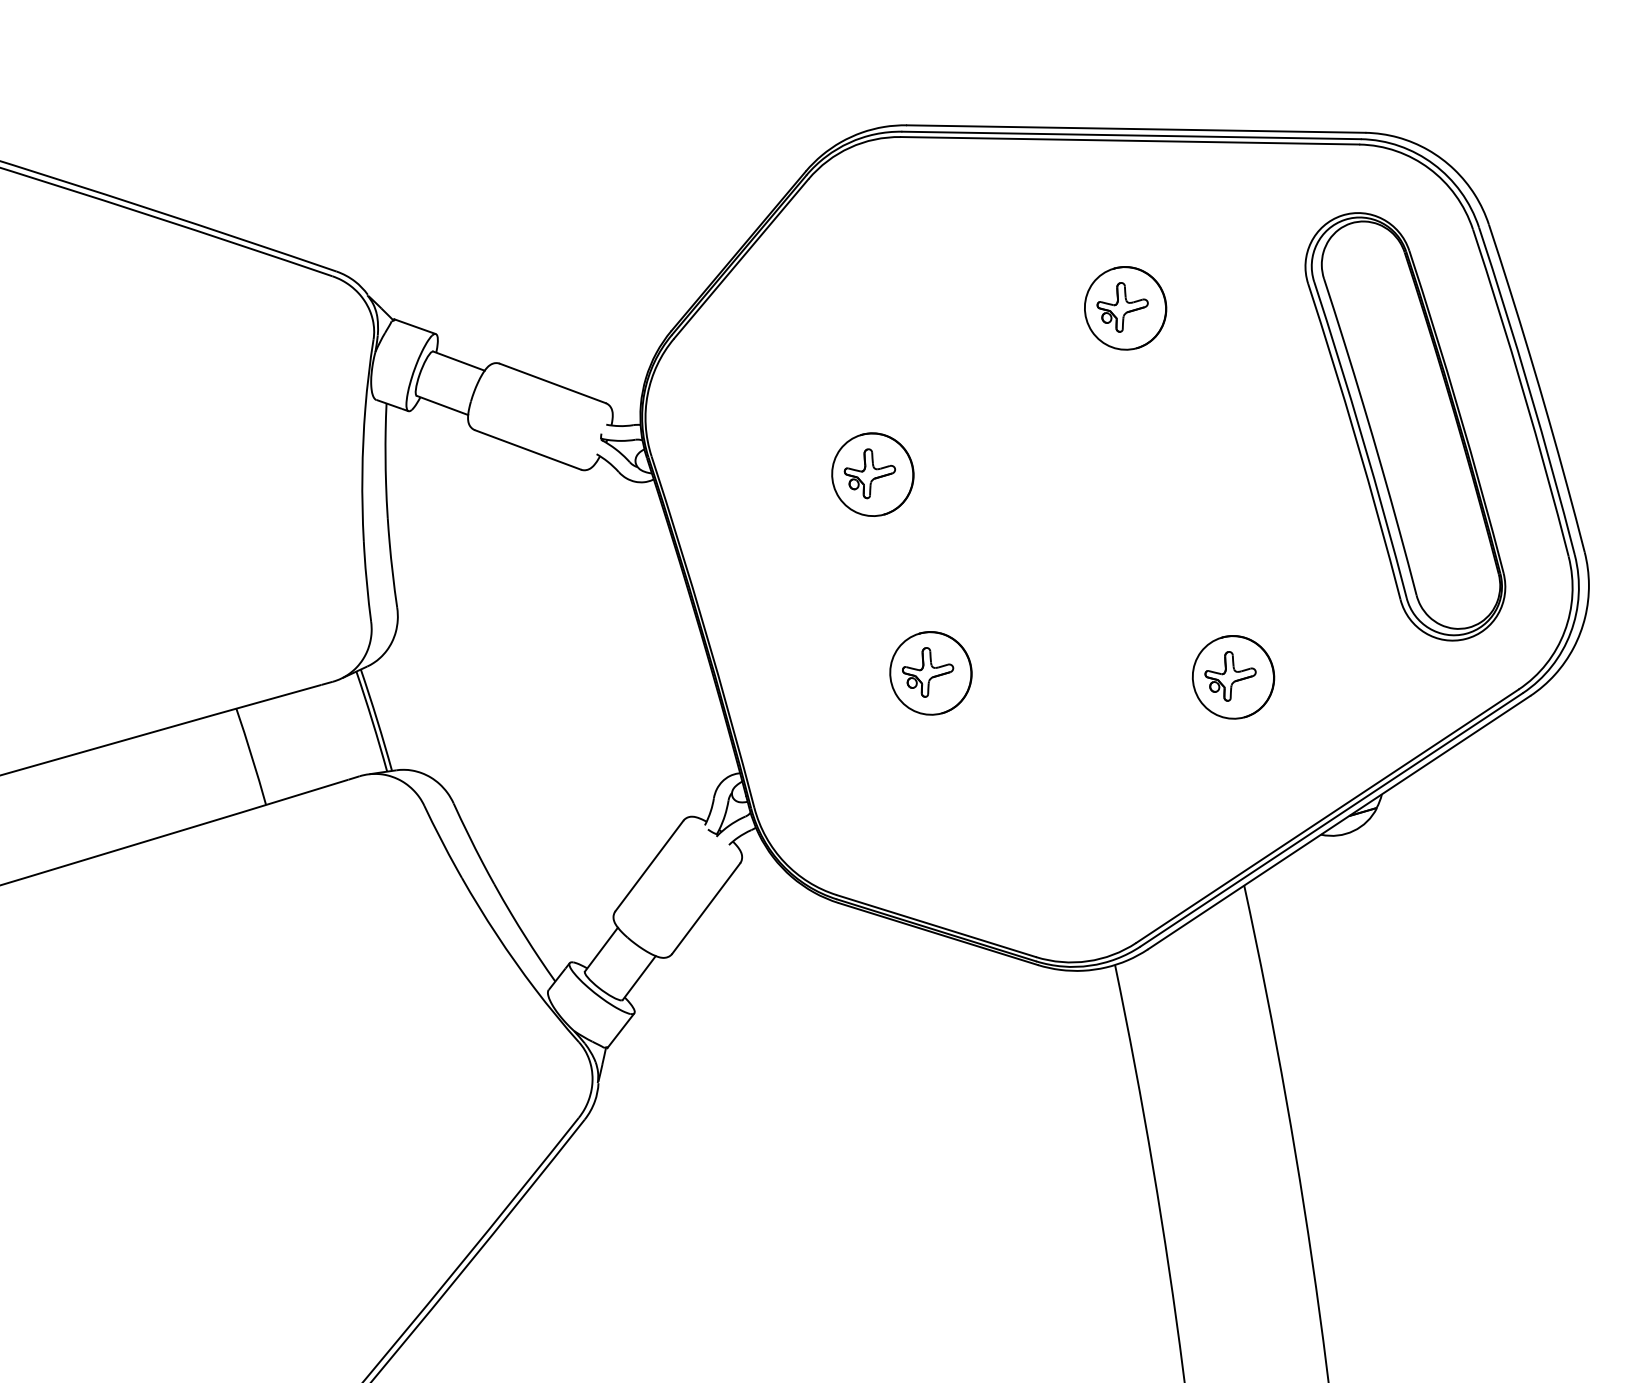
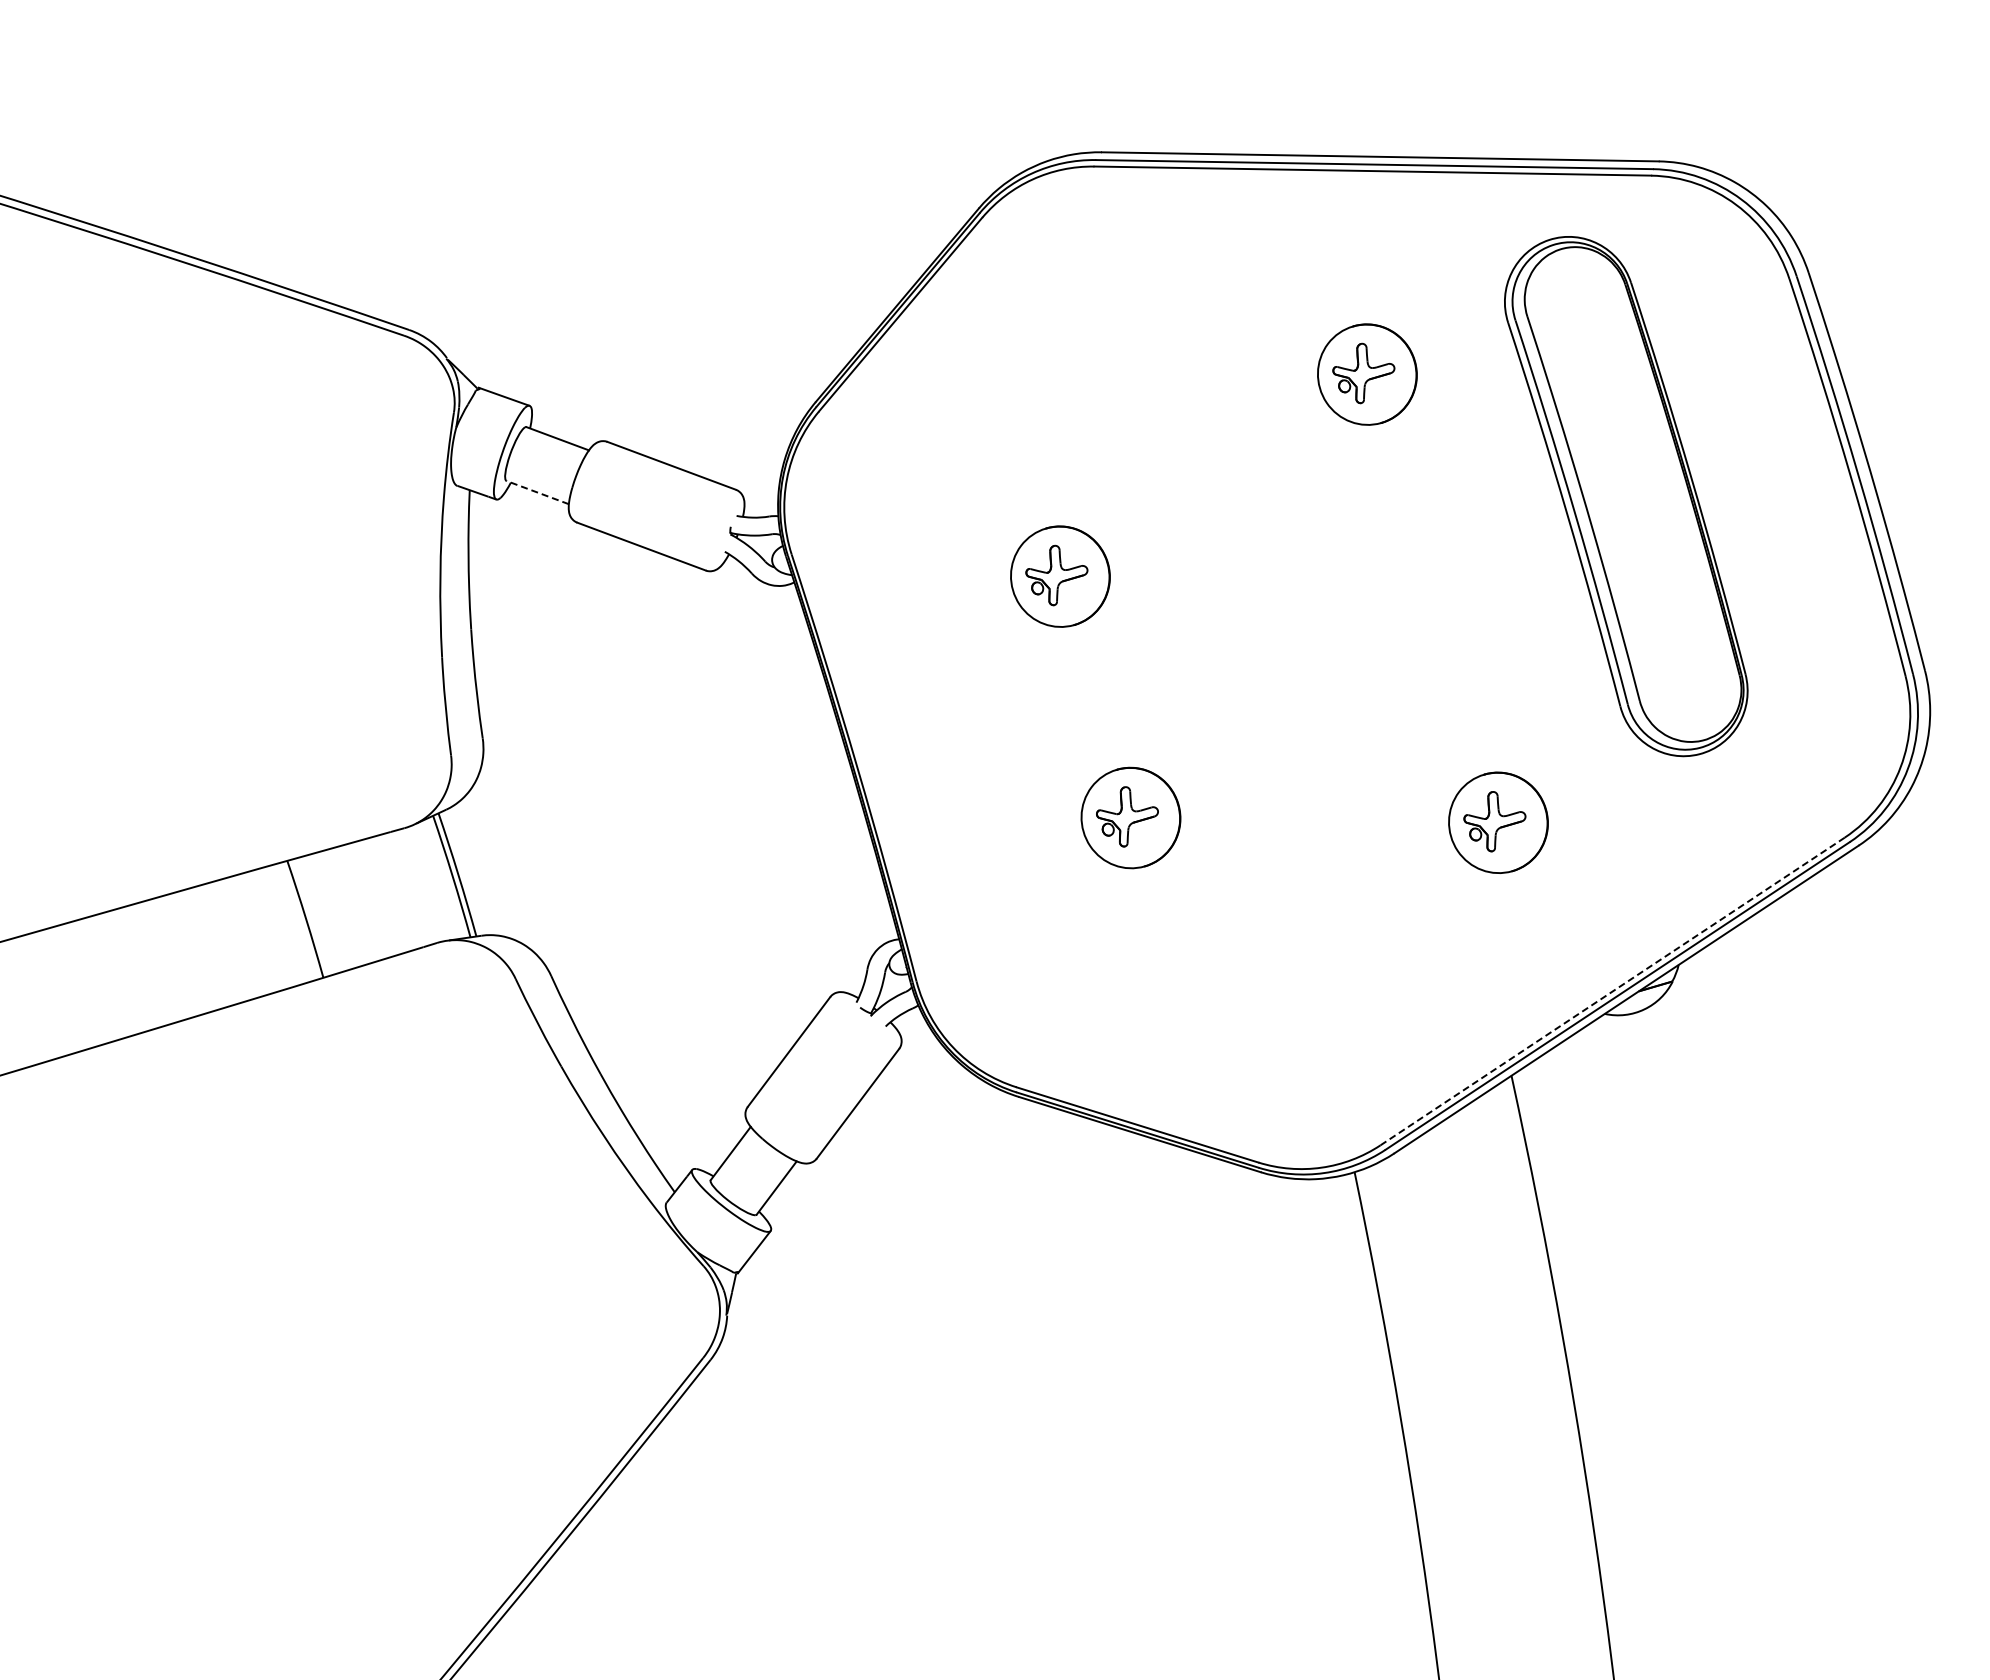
line: (442, 405) -> (537, 492), solid -> dashed
part: (1405, 426) -> (1626, 496), moved
line: (1327, 816) -> (1612, 991), solid -> dashed

